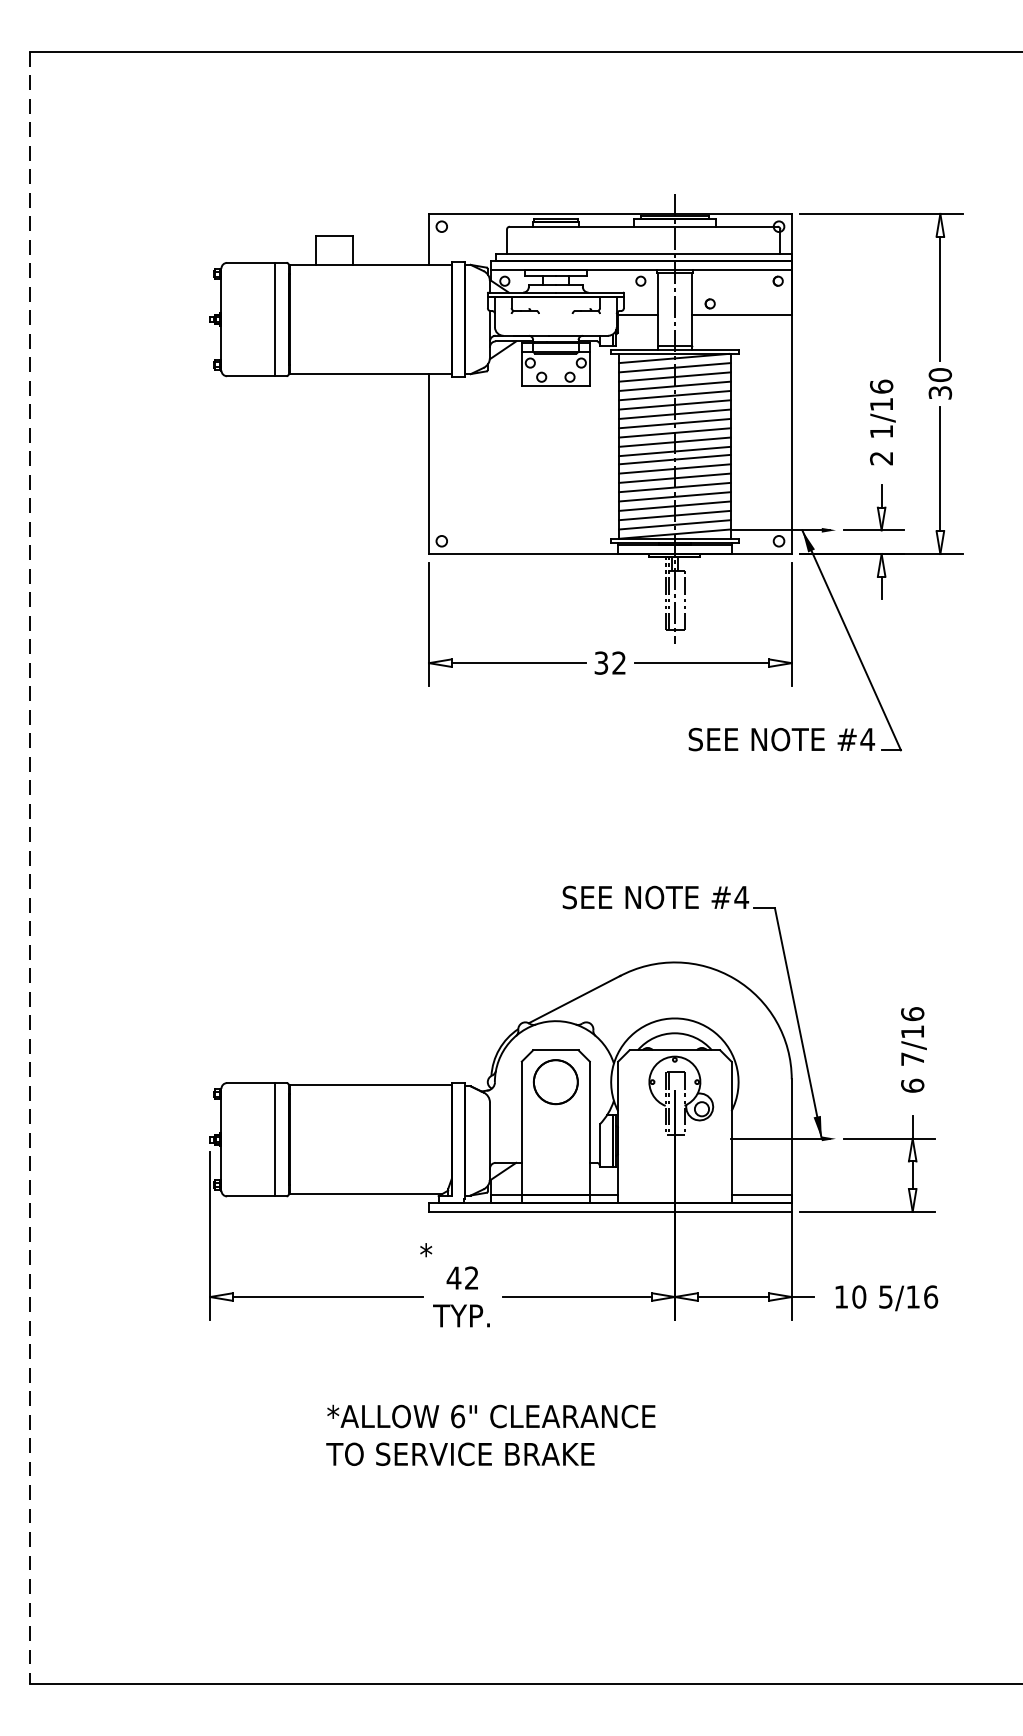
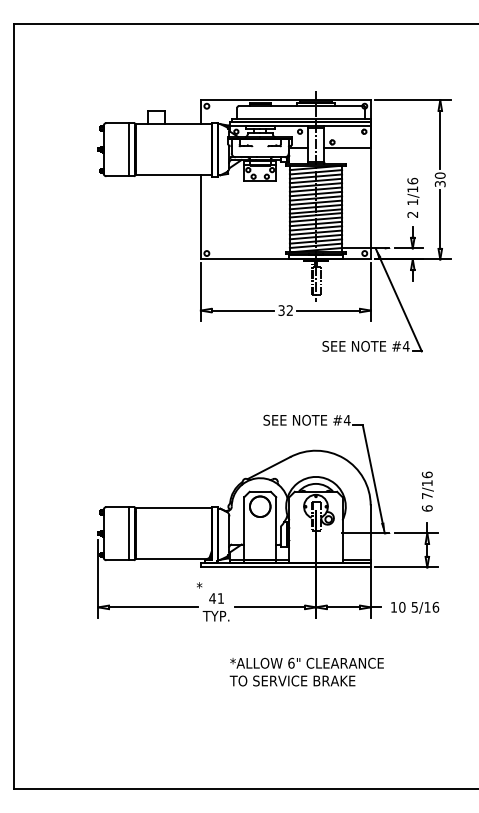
line: (30, 868) -> (14, 406), dashed -> solid
text: (470, 1278) -> (220, 598), 42 -> 41
text: (490, 1434) -> (306, 671), moved

